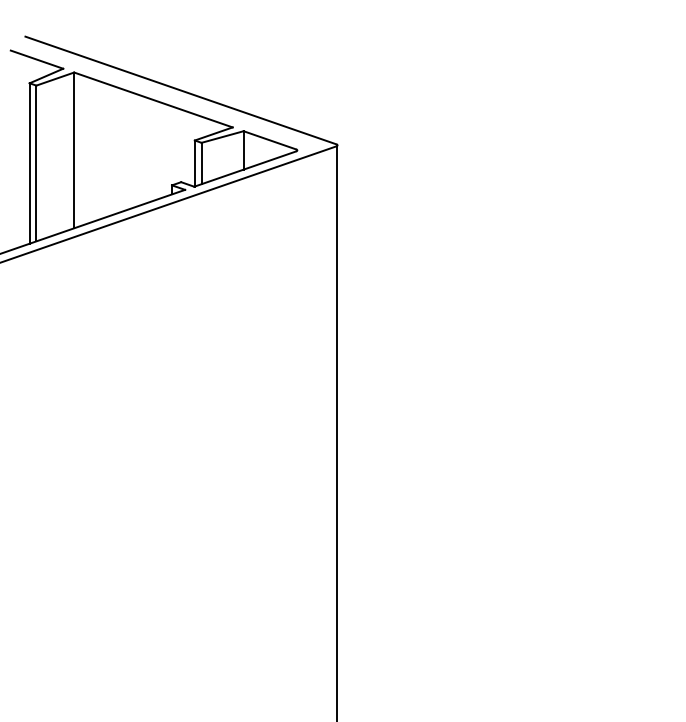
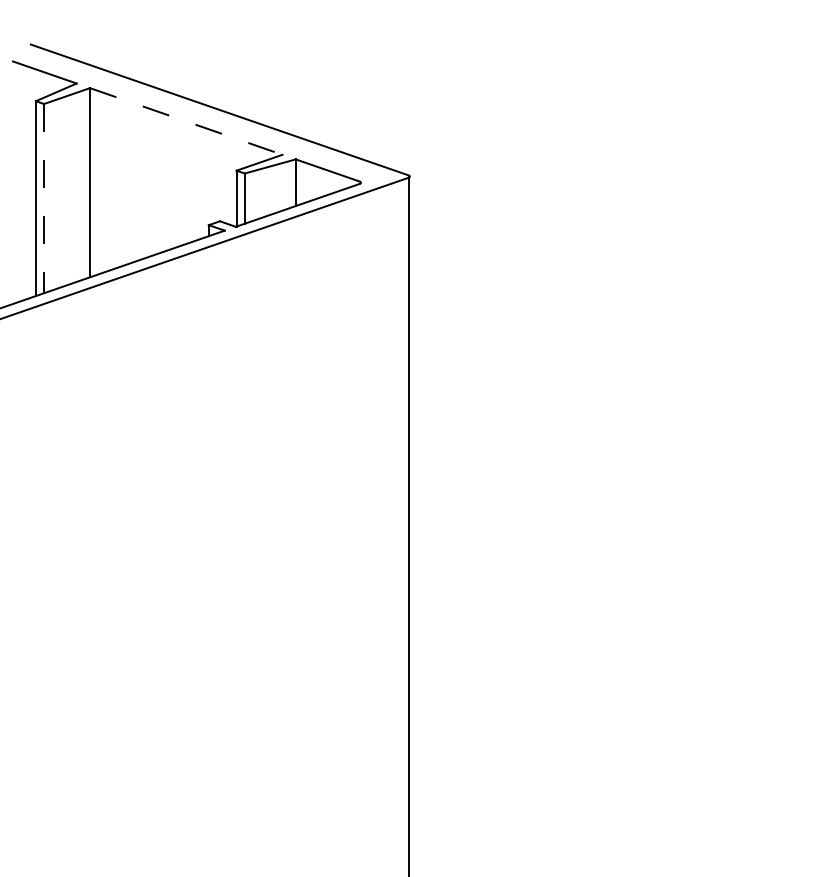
line: (153, 100) -> (186, 121), solid -> dashed
line: (36, 163) -> (44, 198), solid -> dashed

